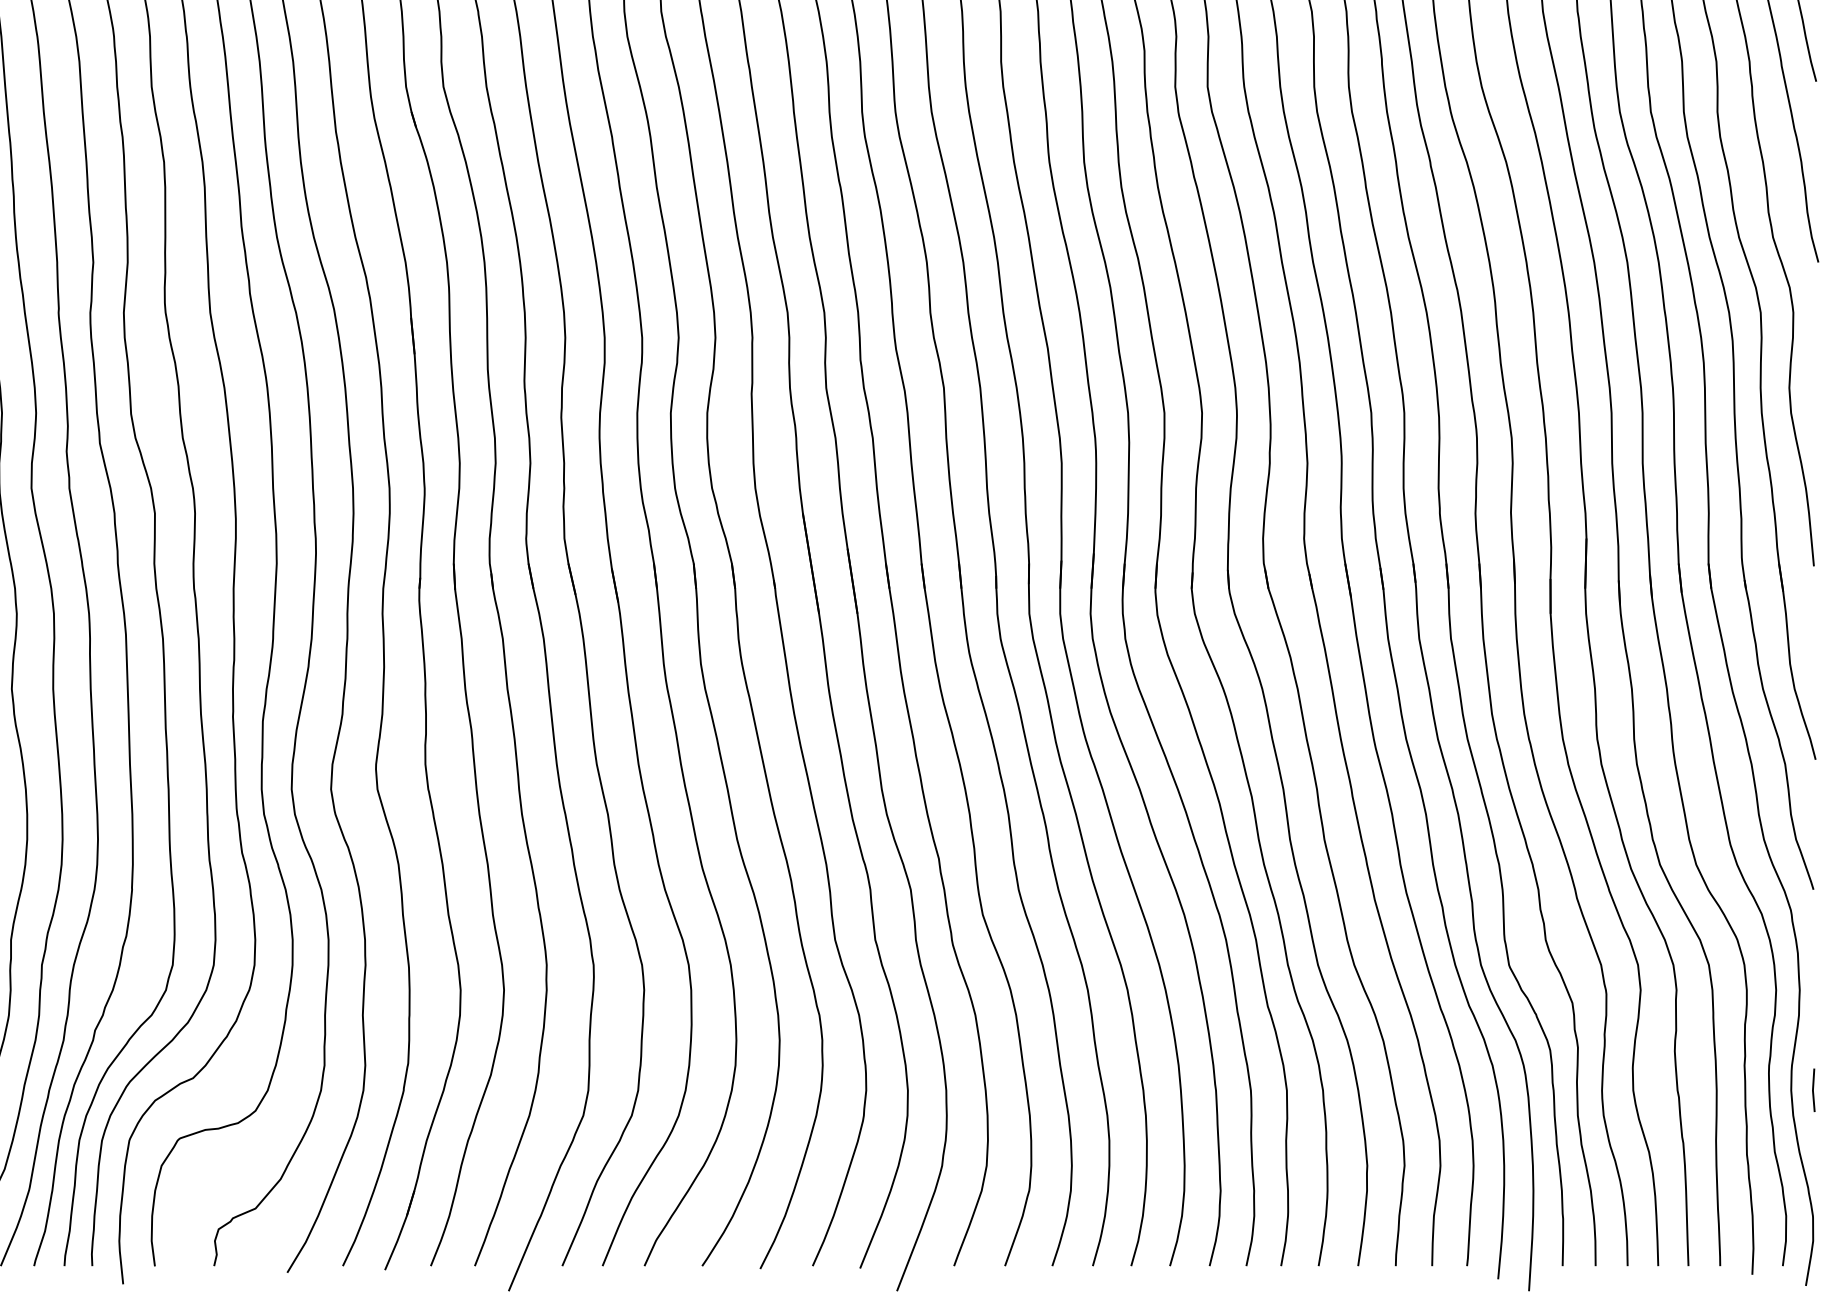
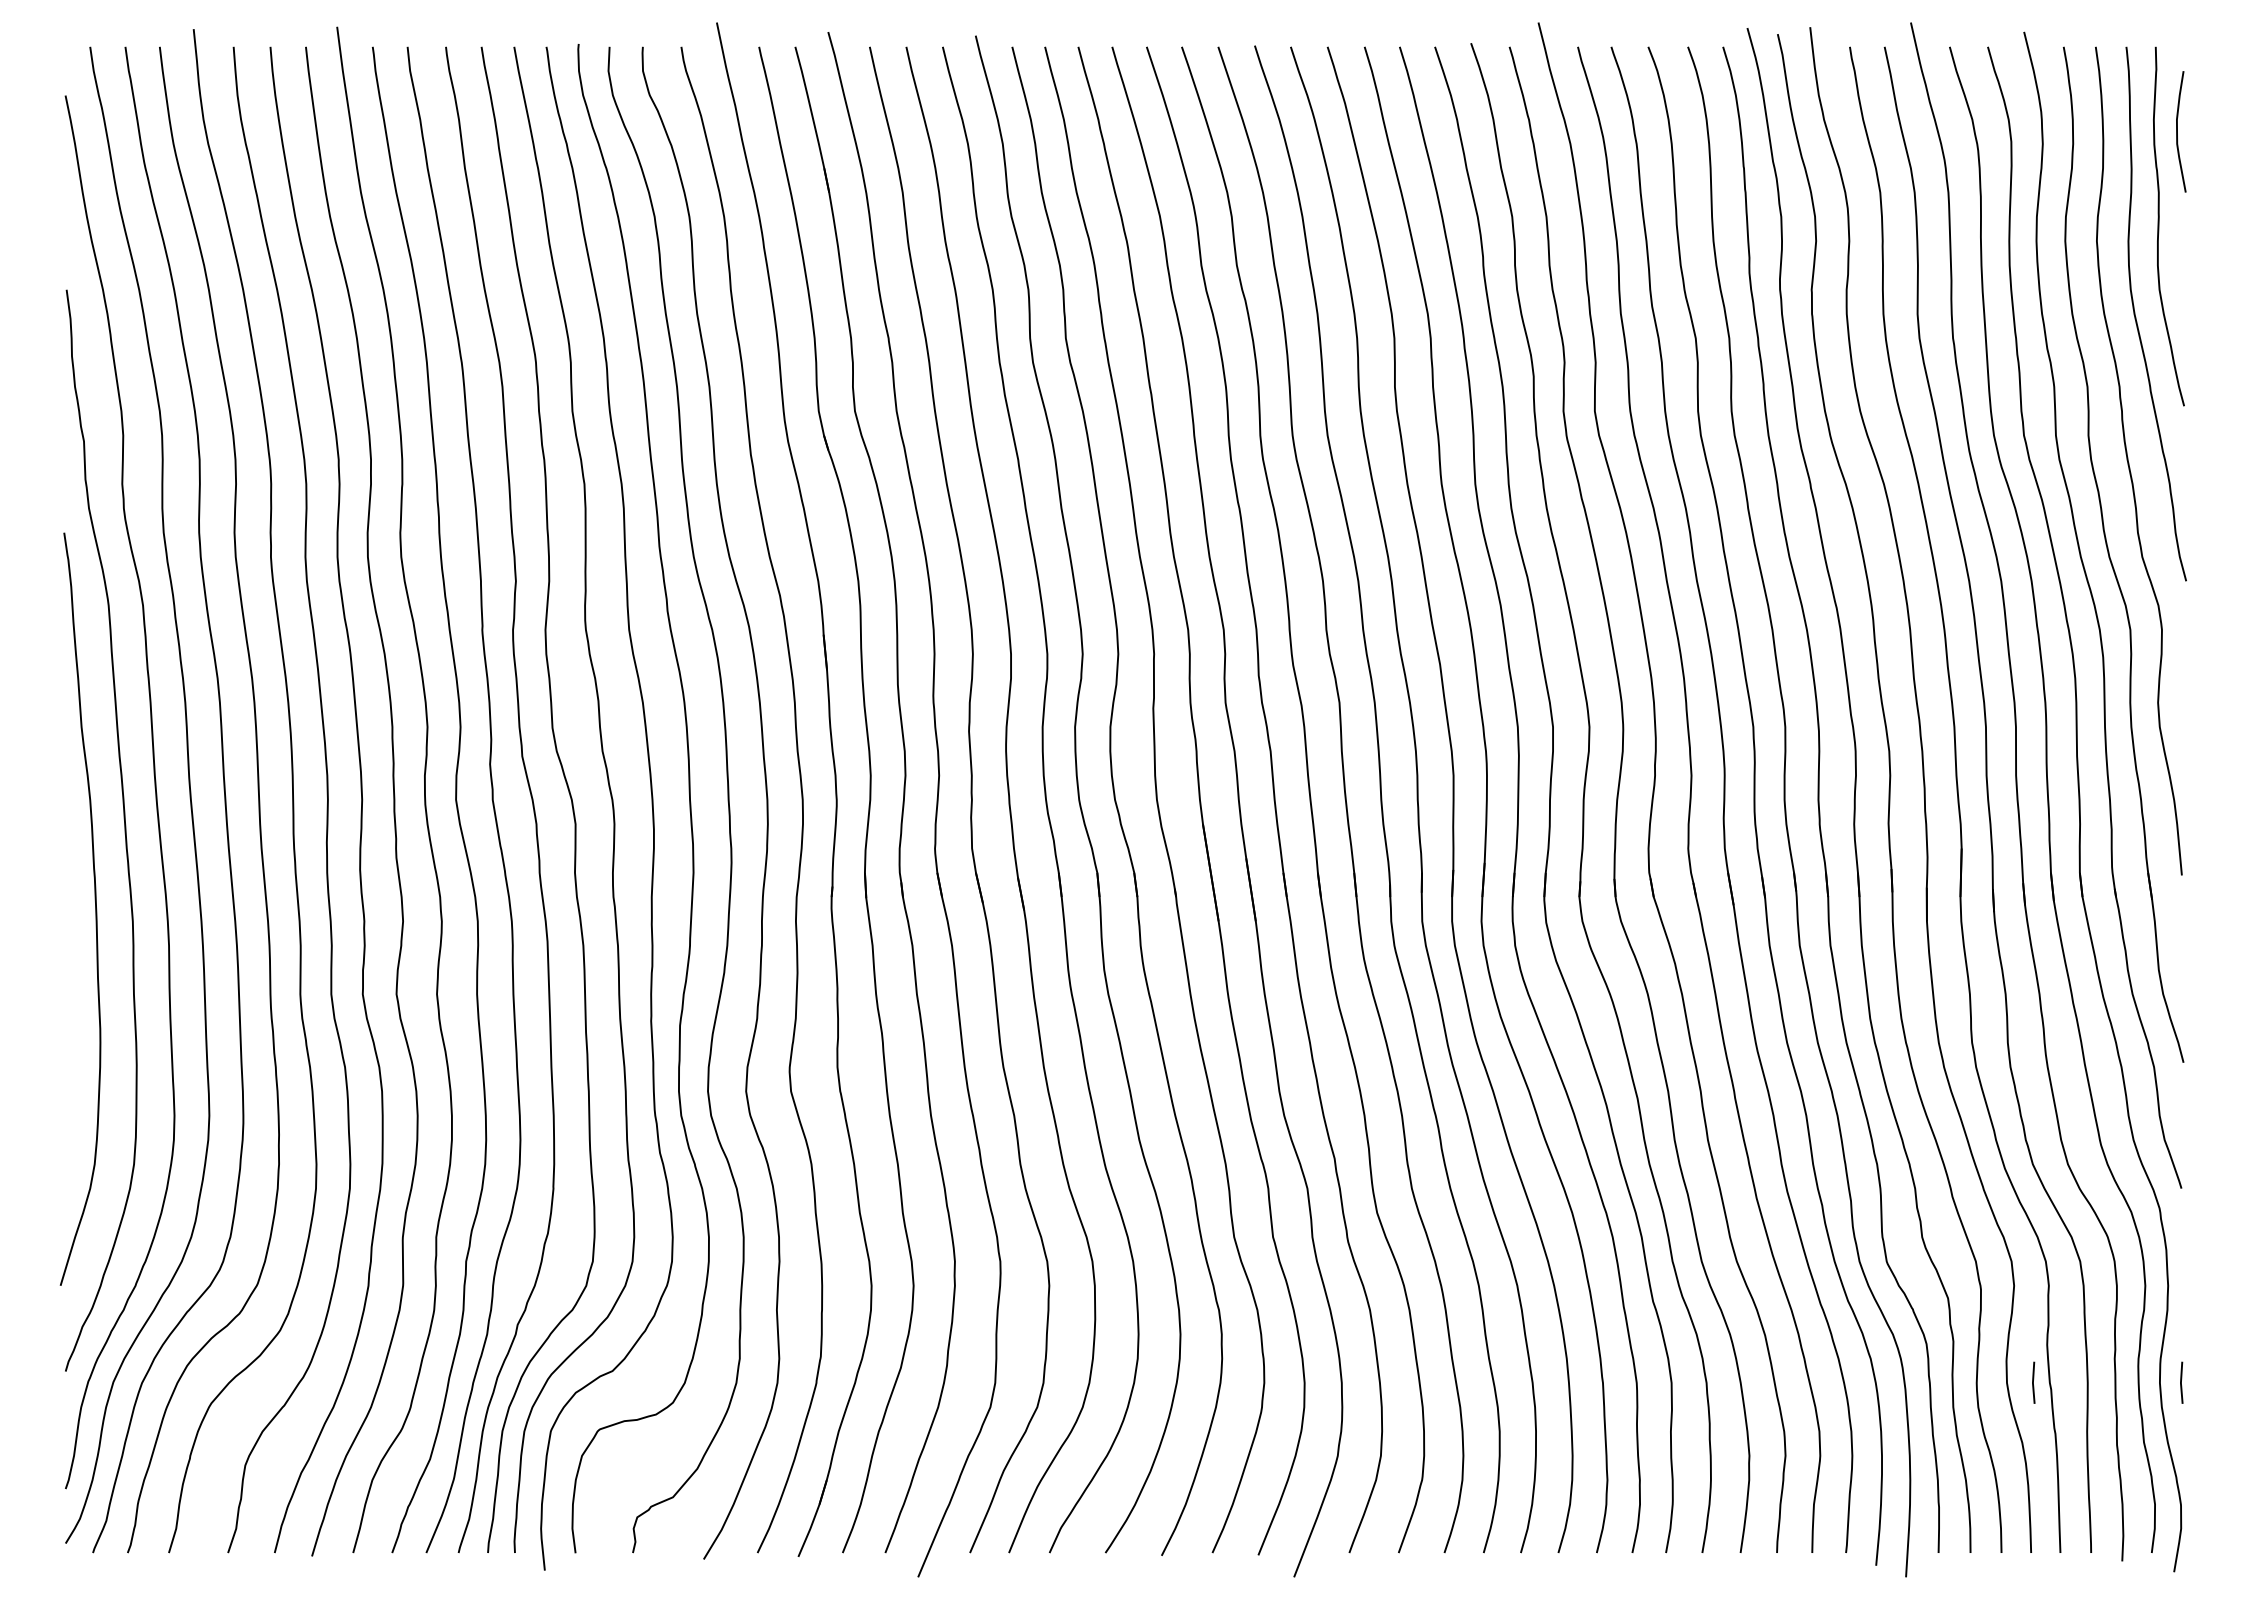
line: (1660, 1090) -> (2033, 1382), added

